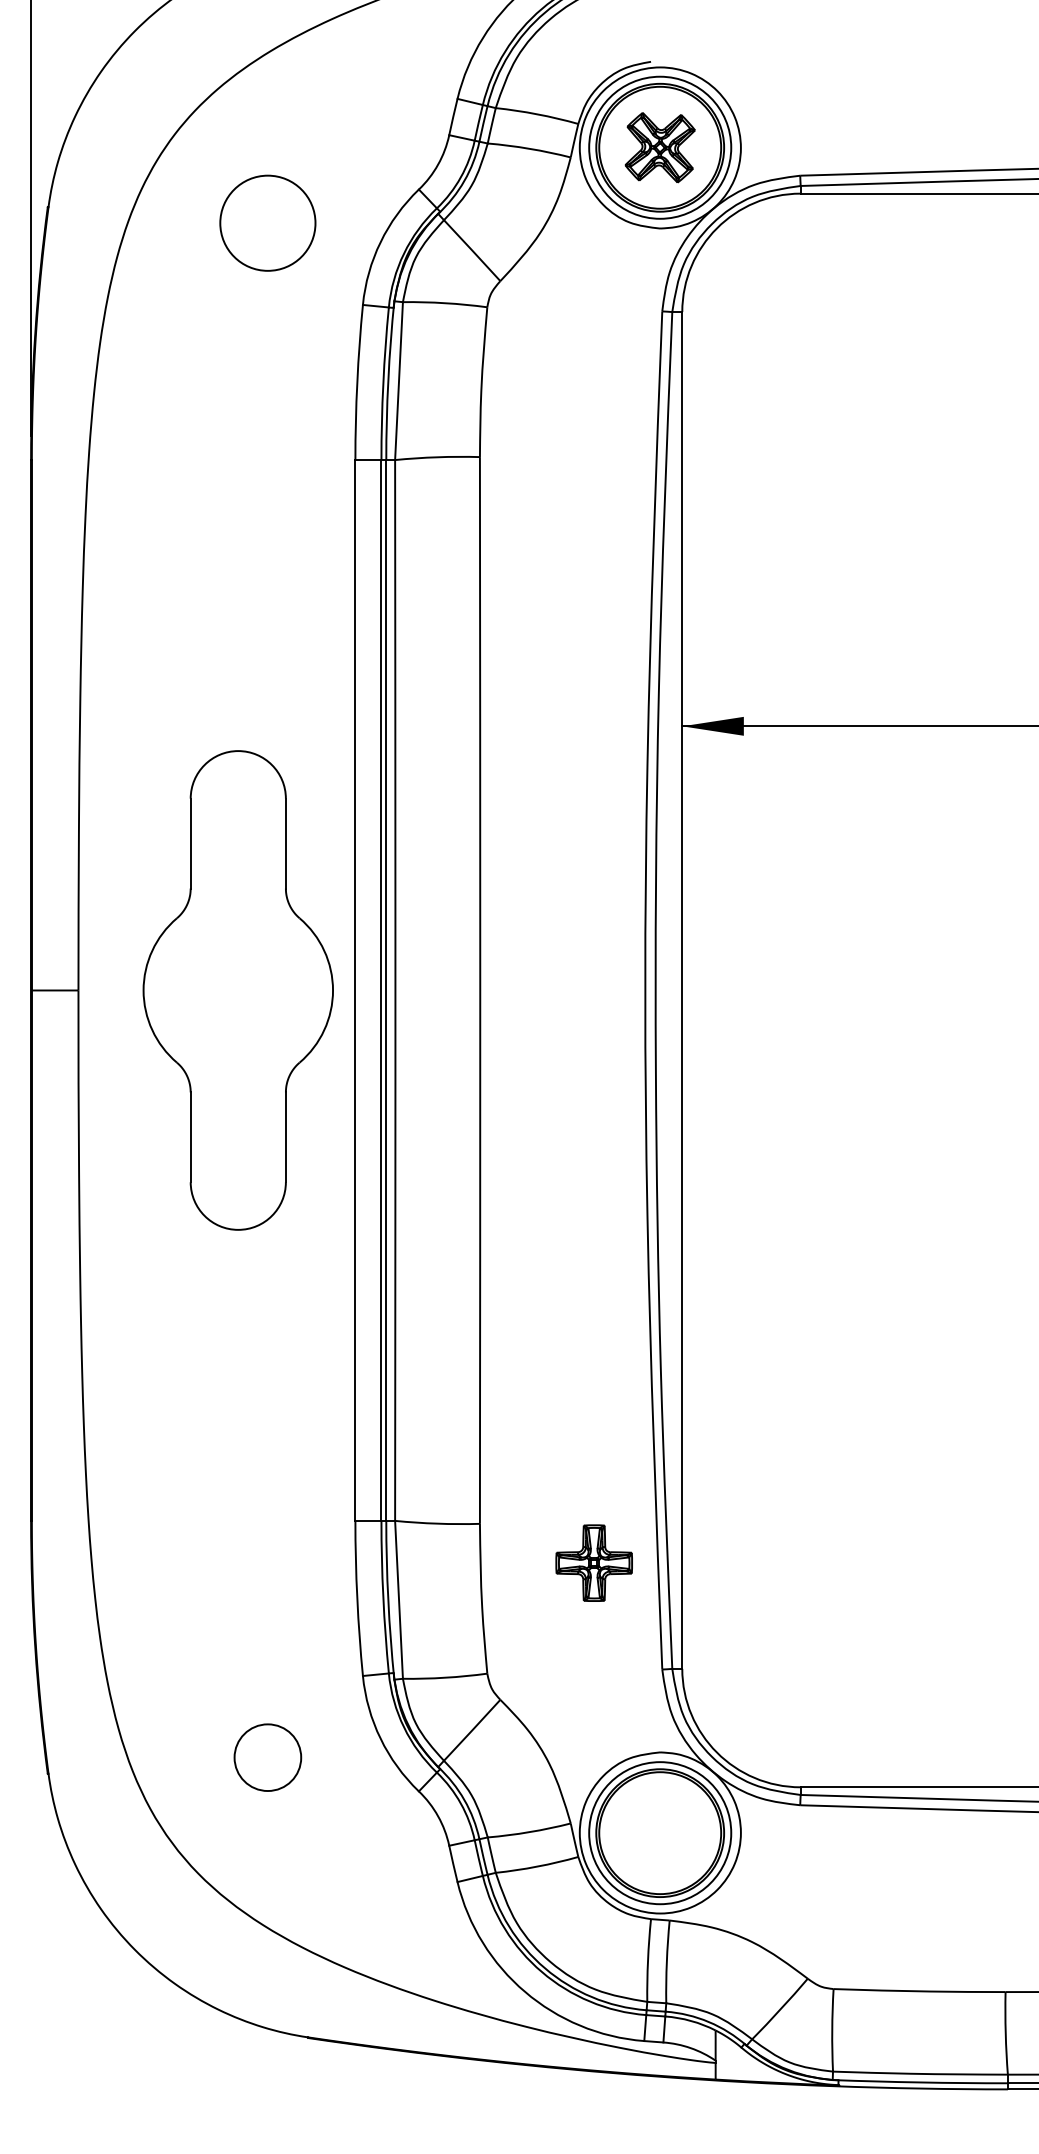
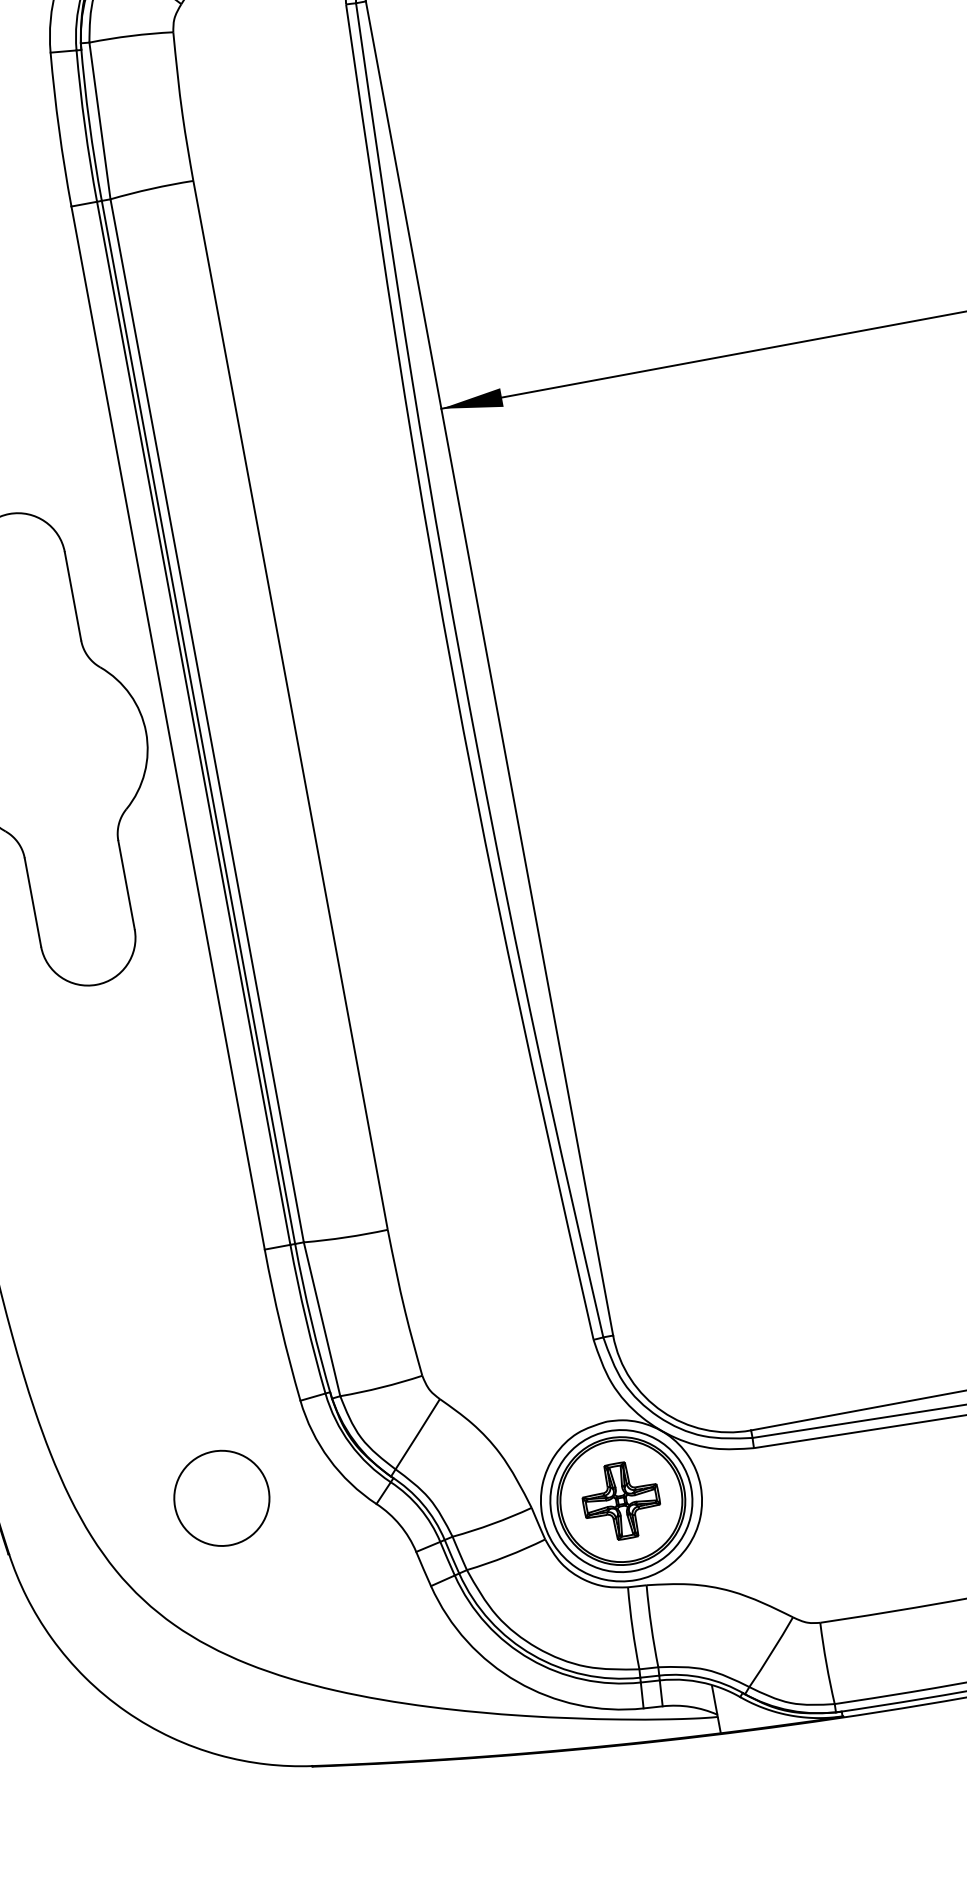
part: (593, 1562) -> (620, 1500), moved
circle: (267, 1757) -> (221, 1498), size x1.43

